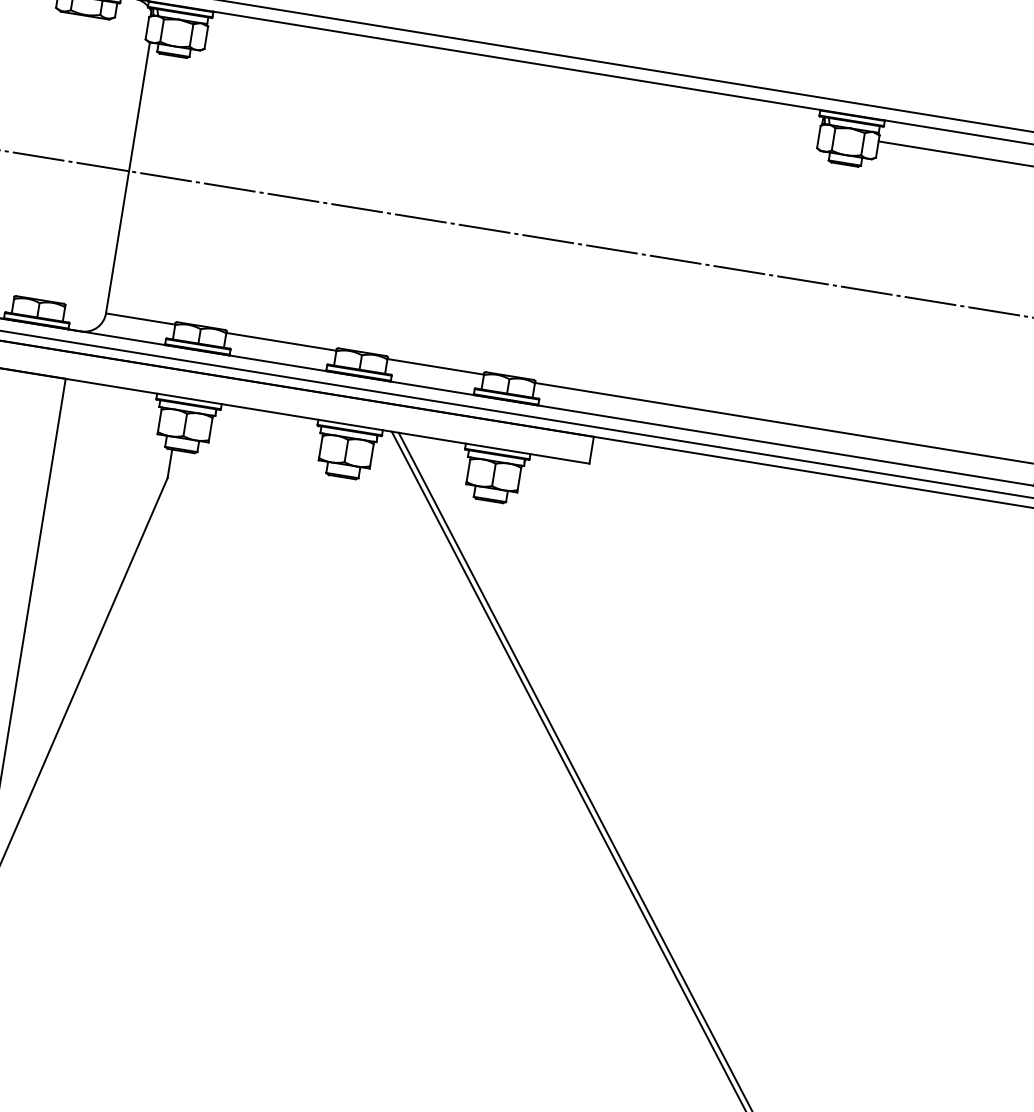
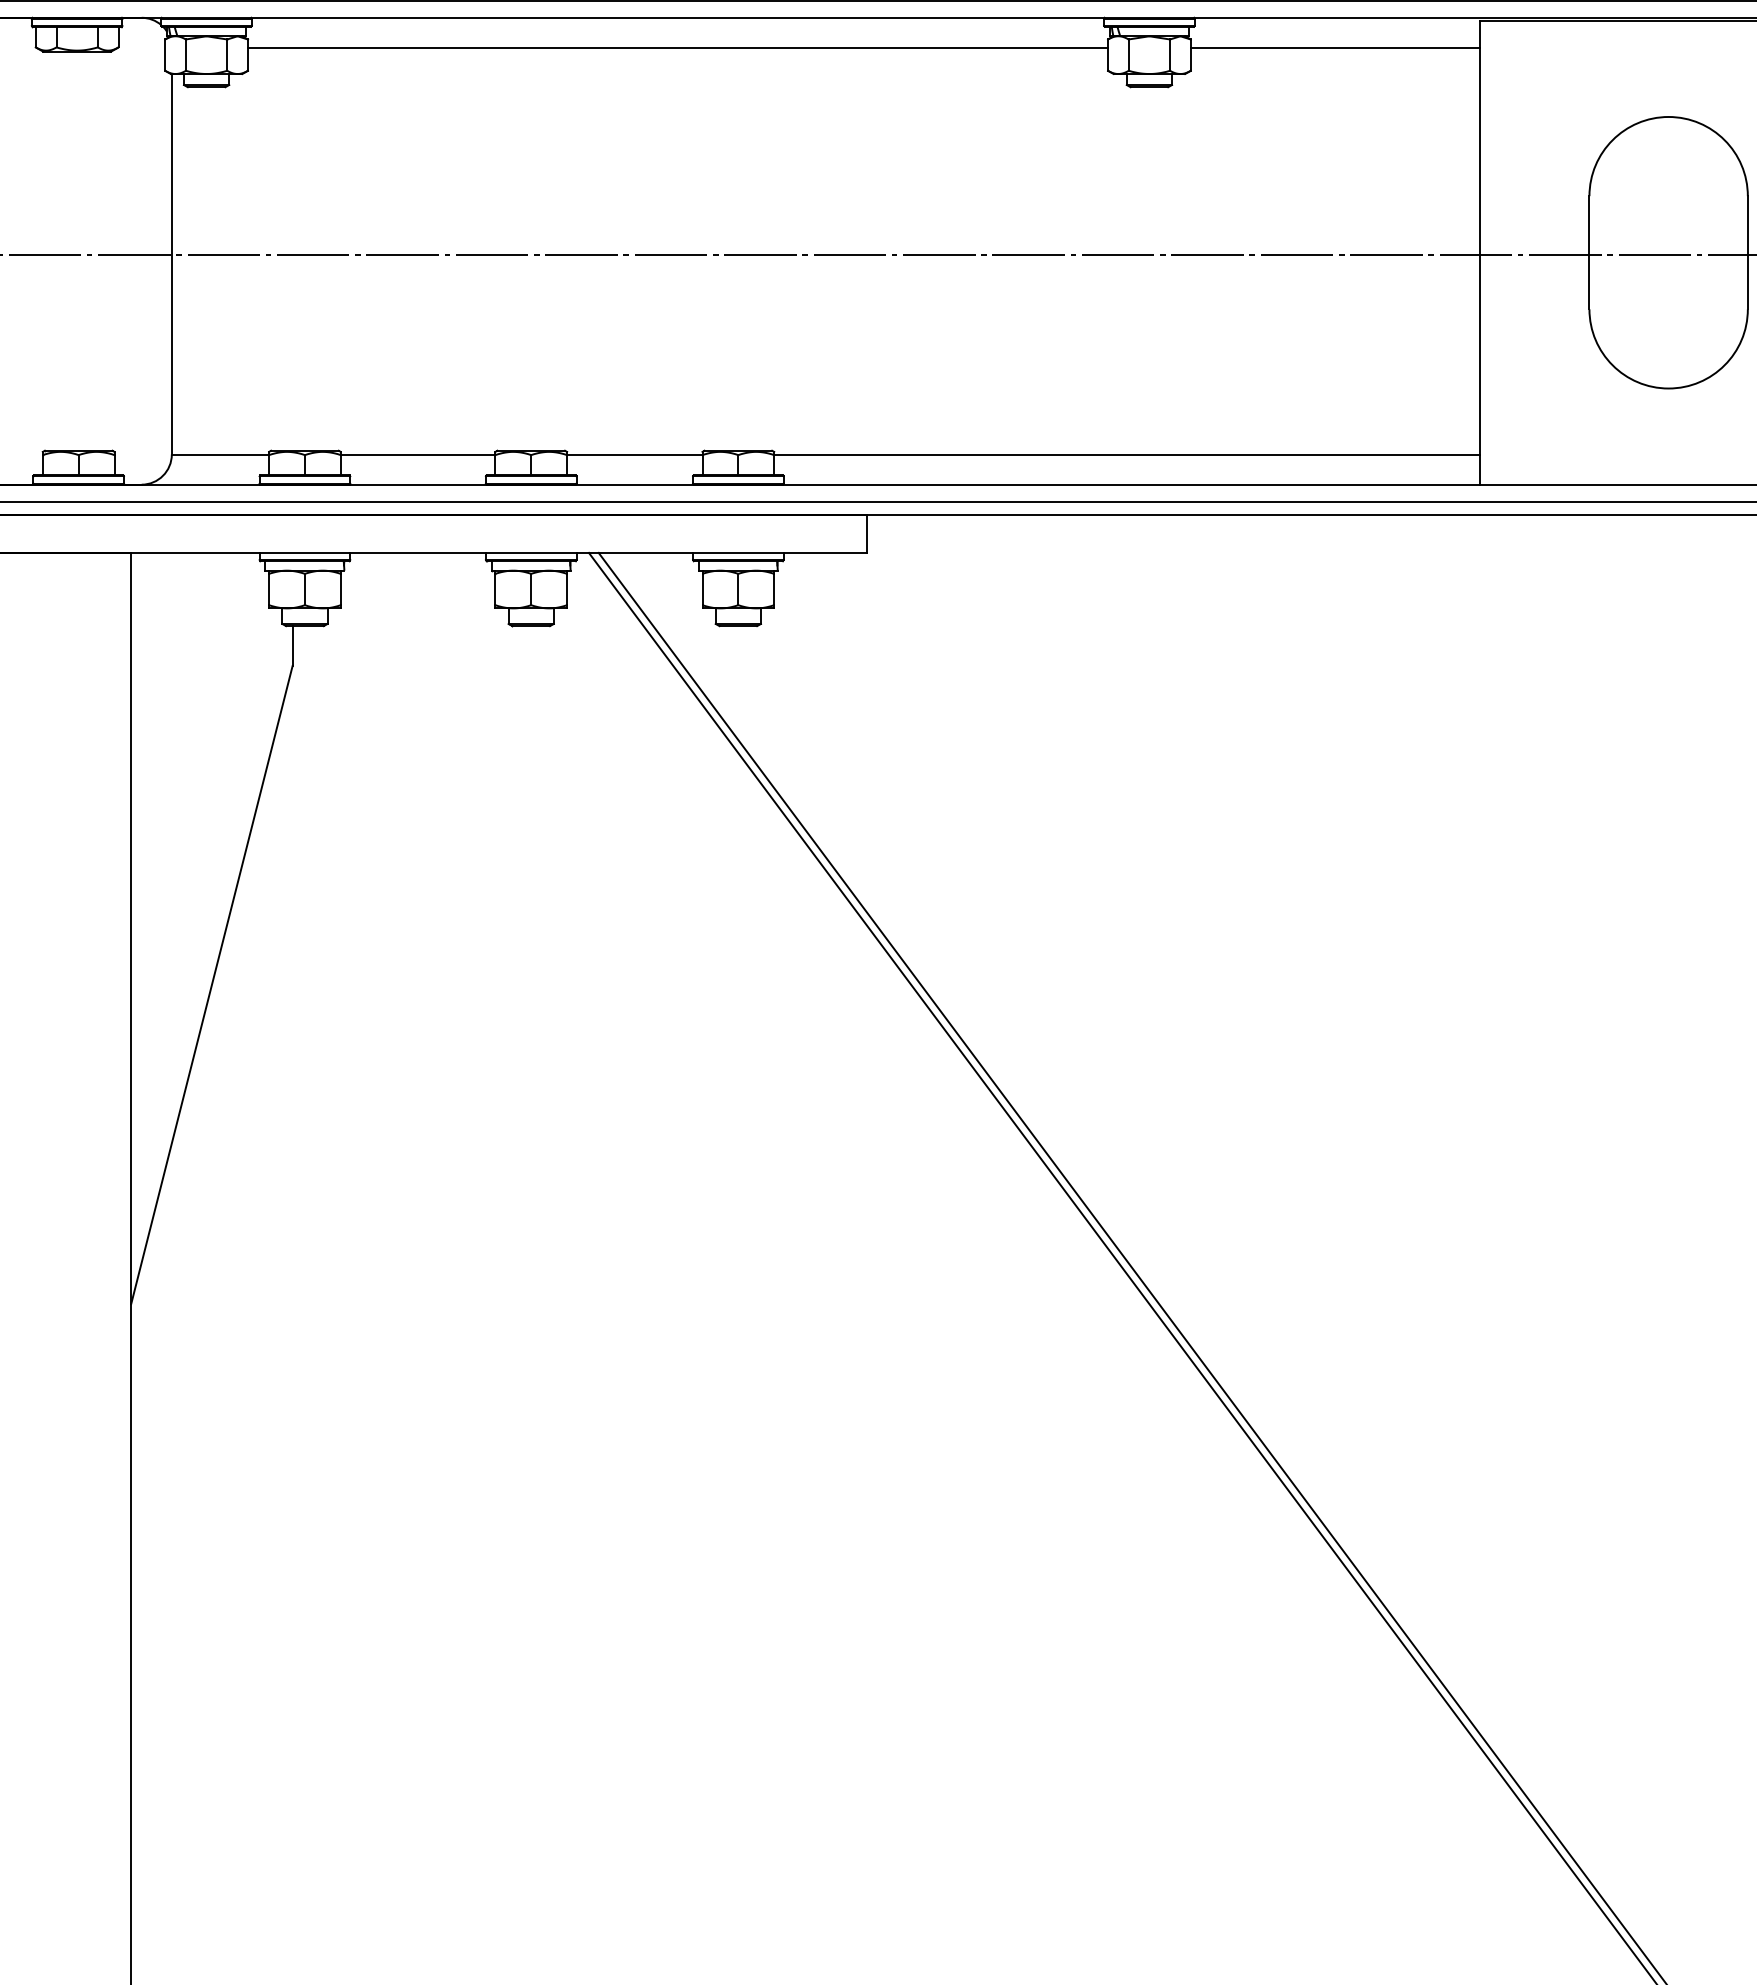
line: (513, 81) -> (677, 47), added

